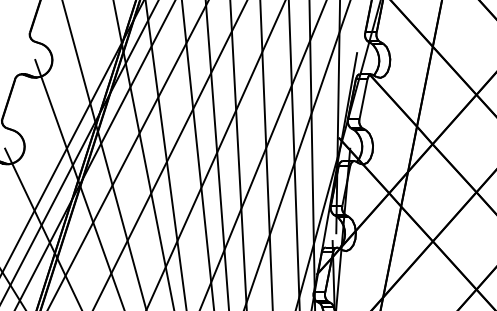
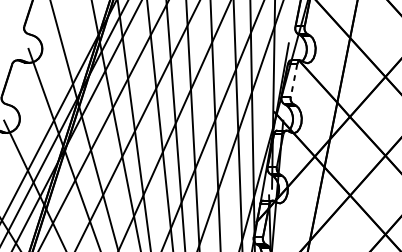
line: (363, 99) -> (294, 80), solid -> dashed

